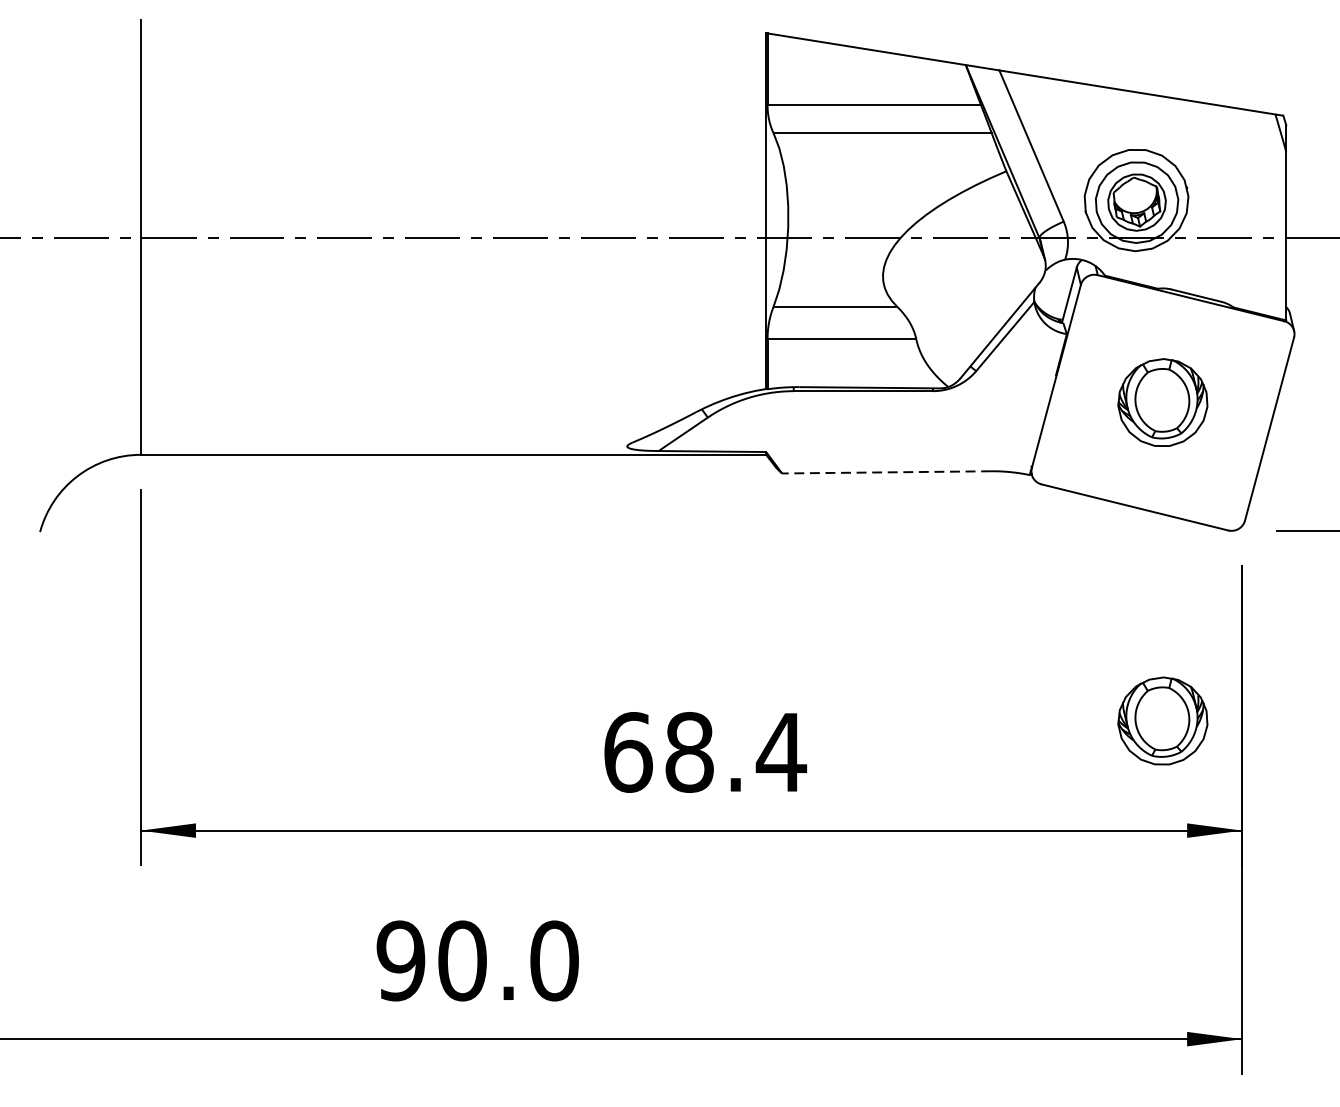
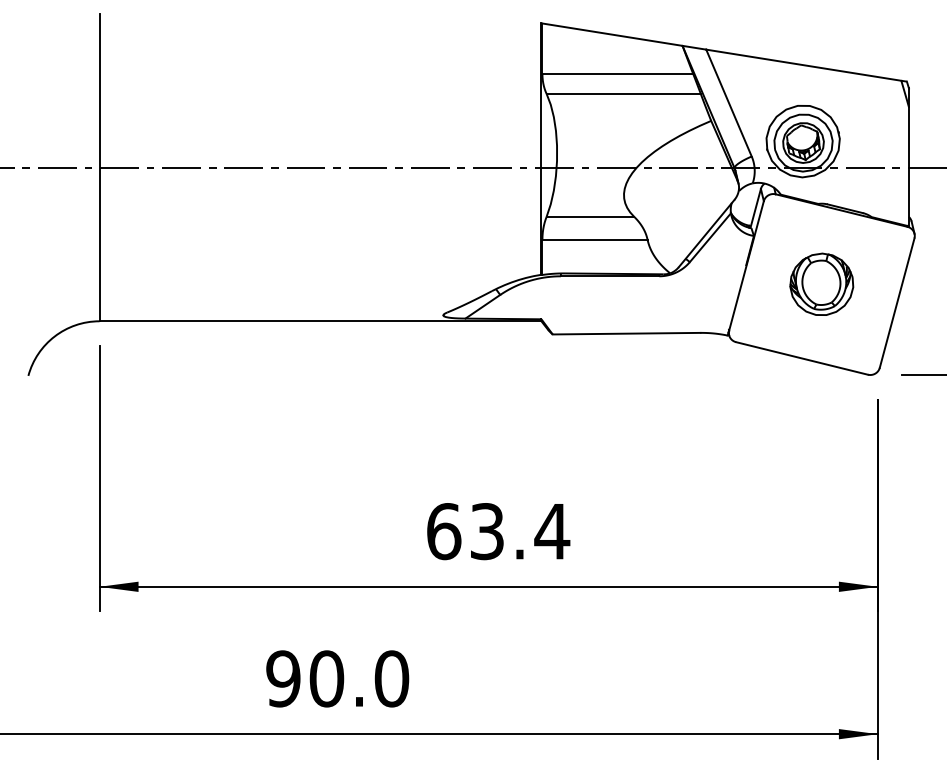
line: (886, 472) -> (626, 333), dashed -> solid
part: (1162, 719) -> (821, 508), removed
text: (689, 752) -> (487, 531), 68.4 -> 63.4

